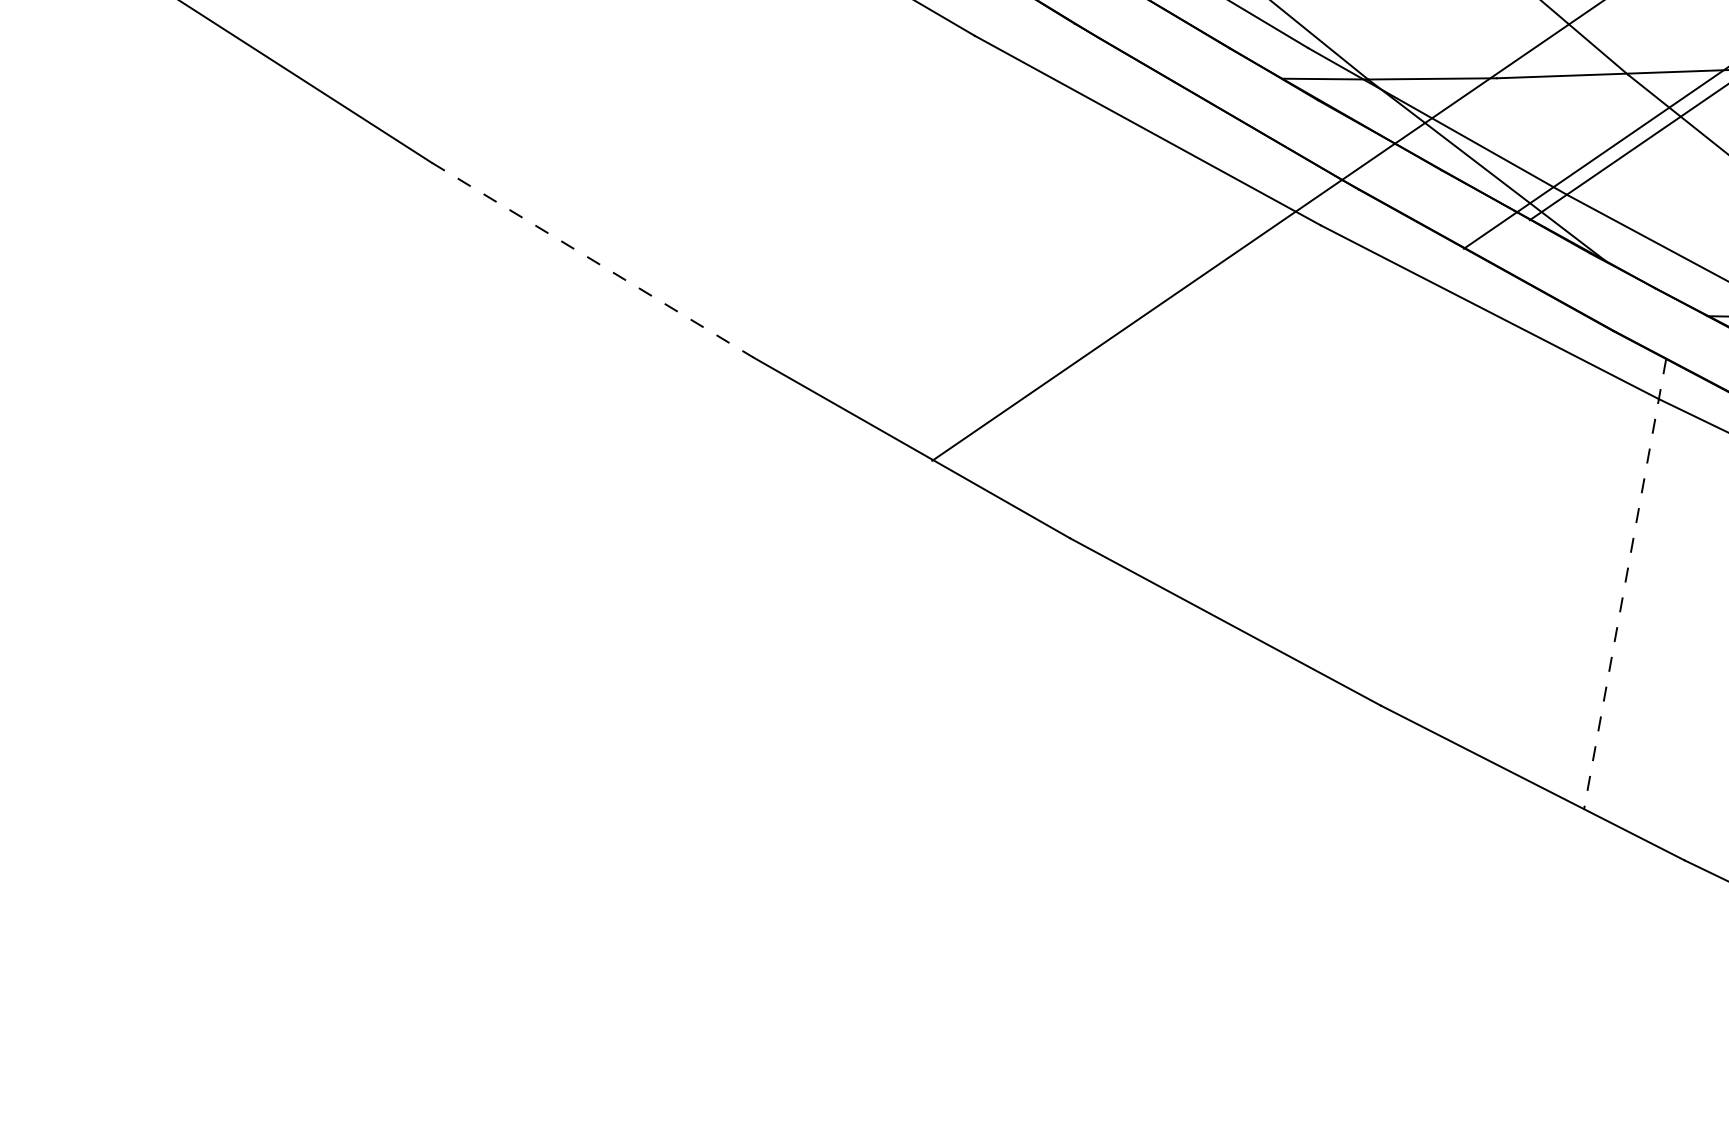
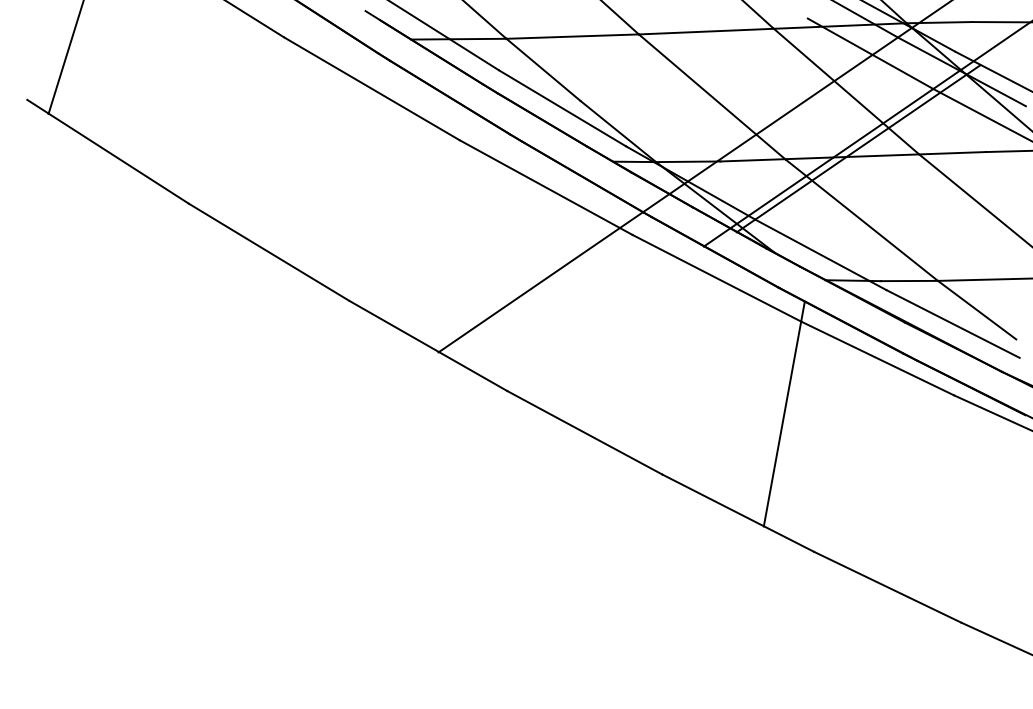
line: (591, 260) -> (268, 252), dashed -> solid
line: (1625, 585) -> (784, 414), dashed -> solid

